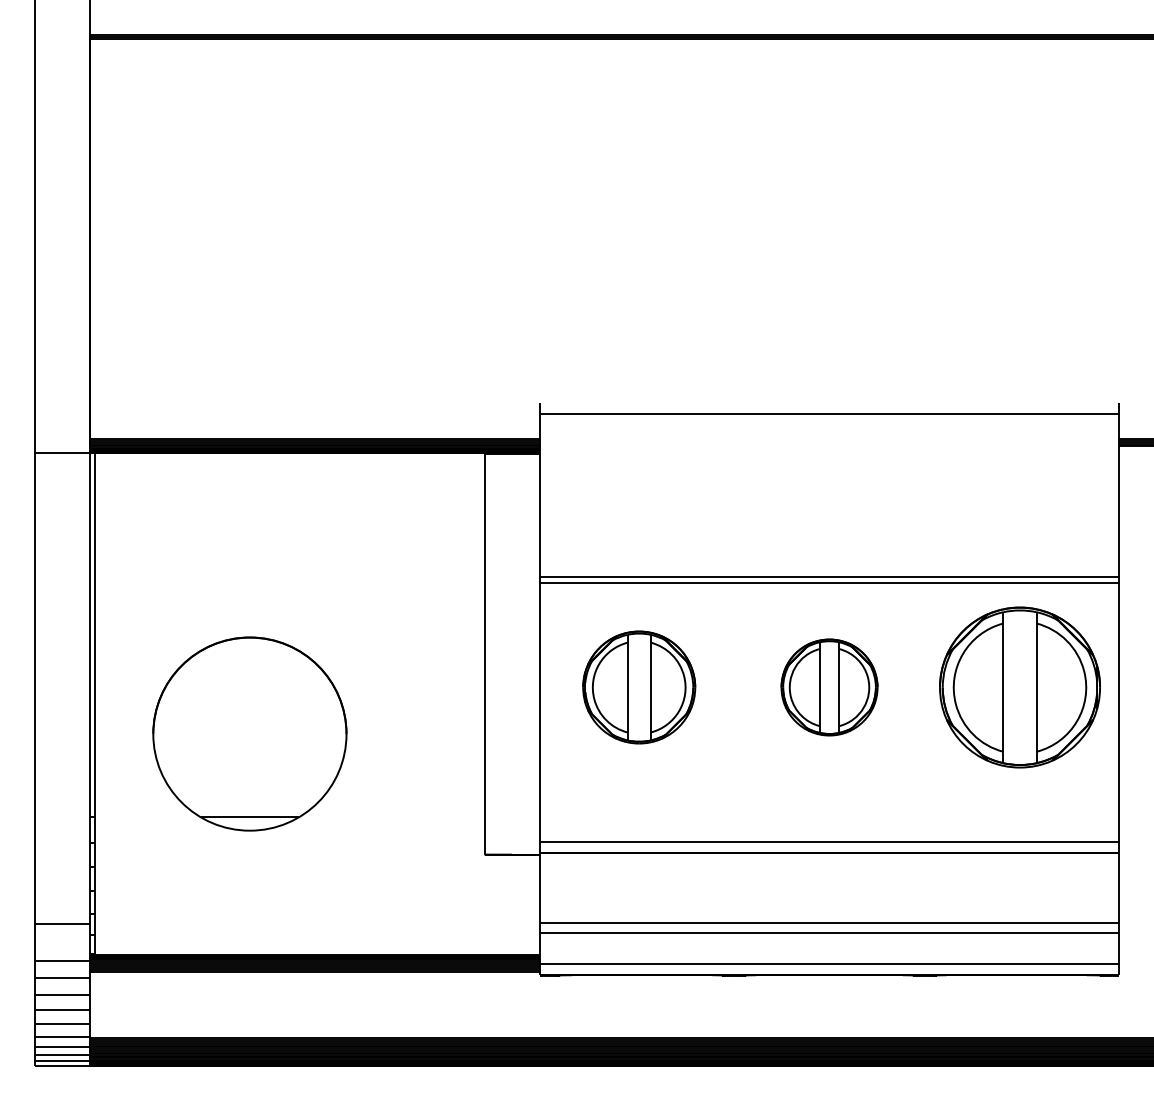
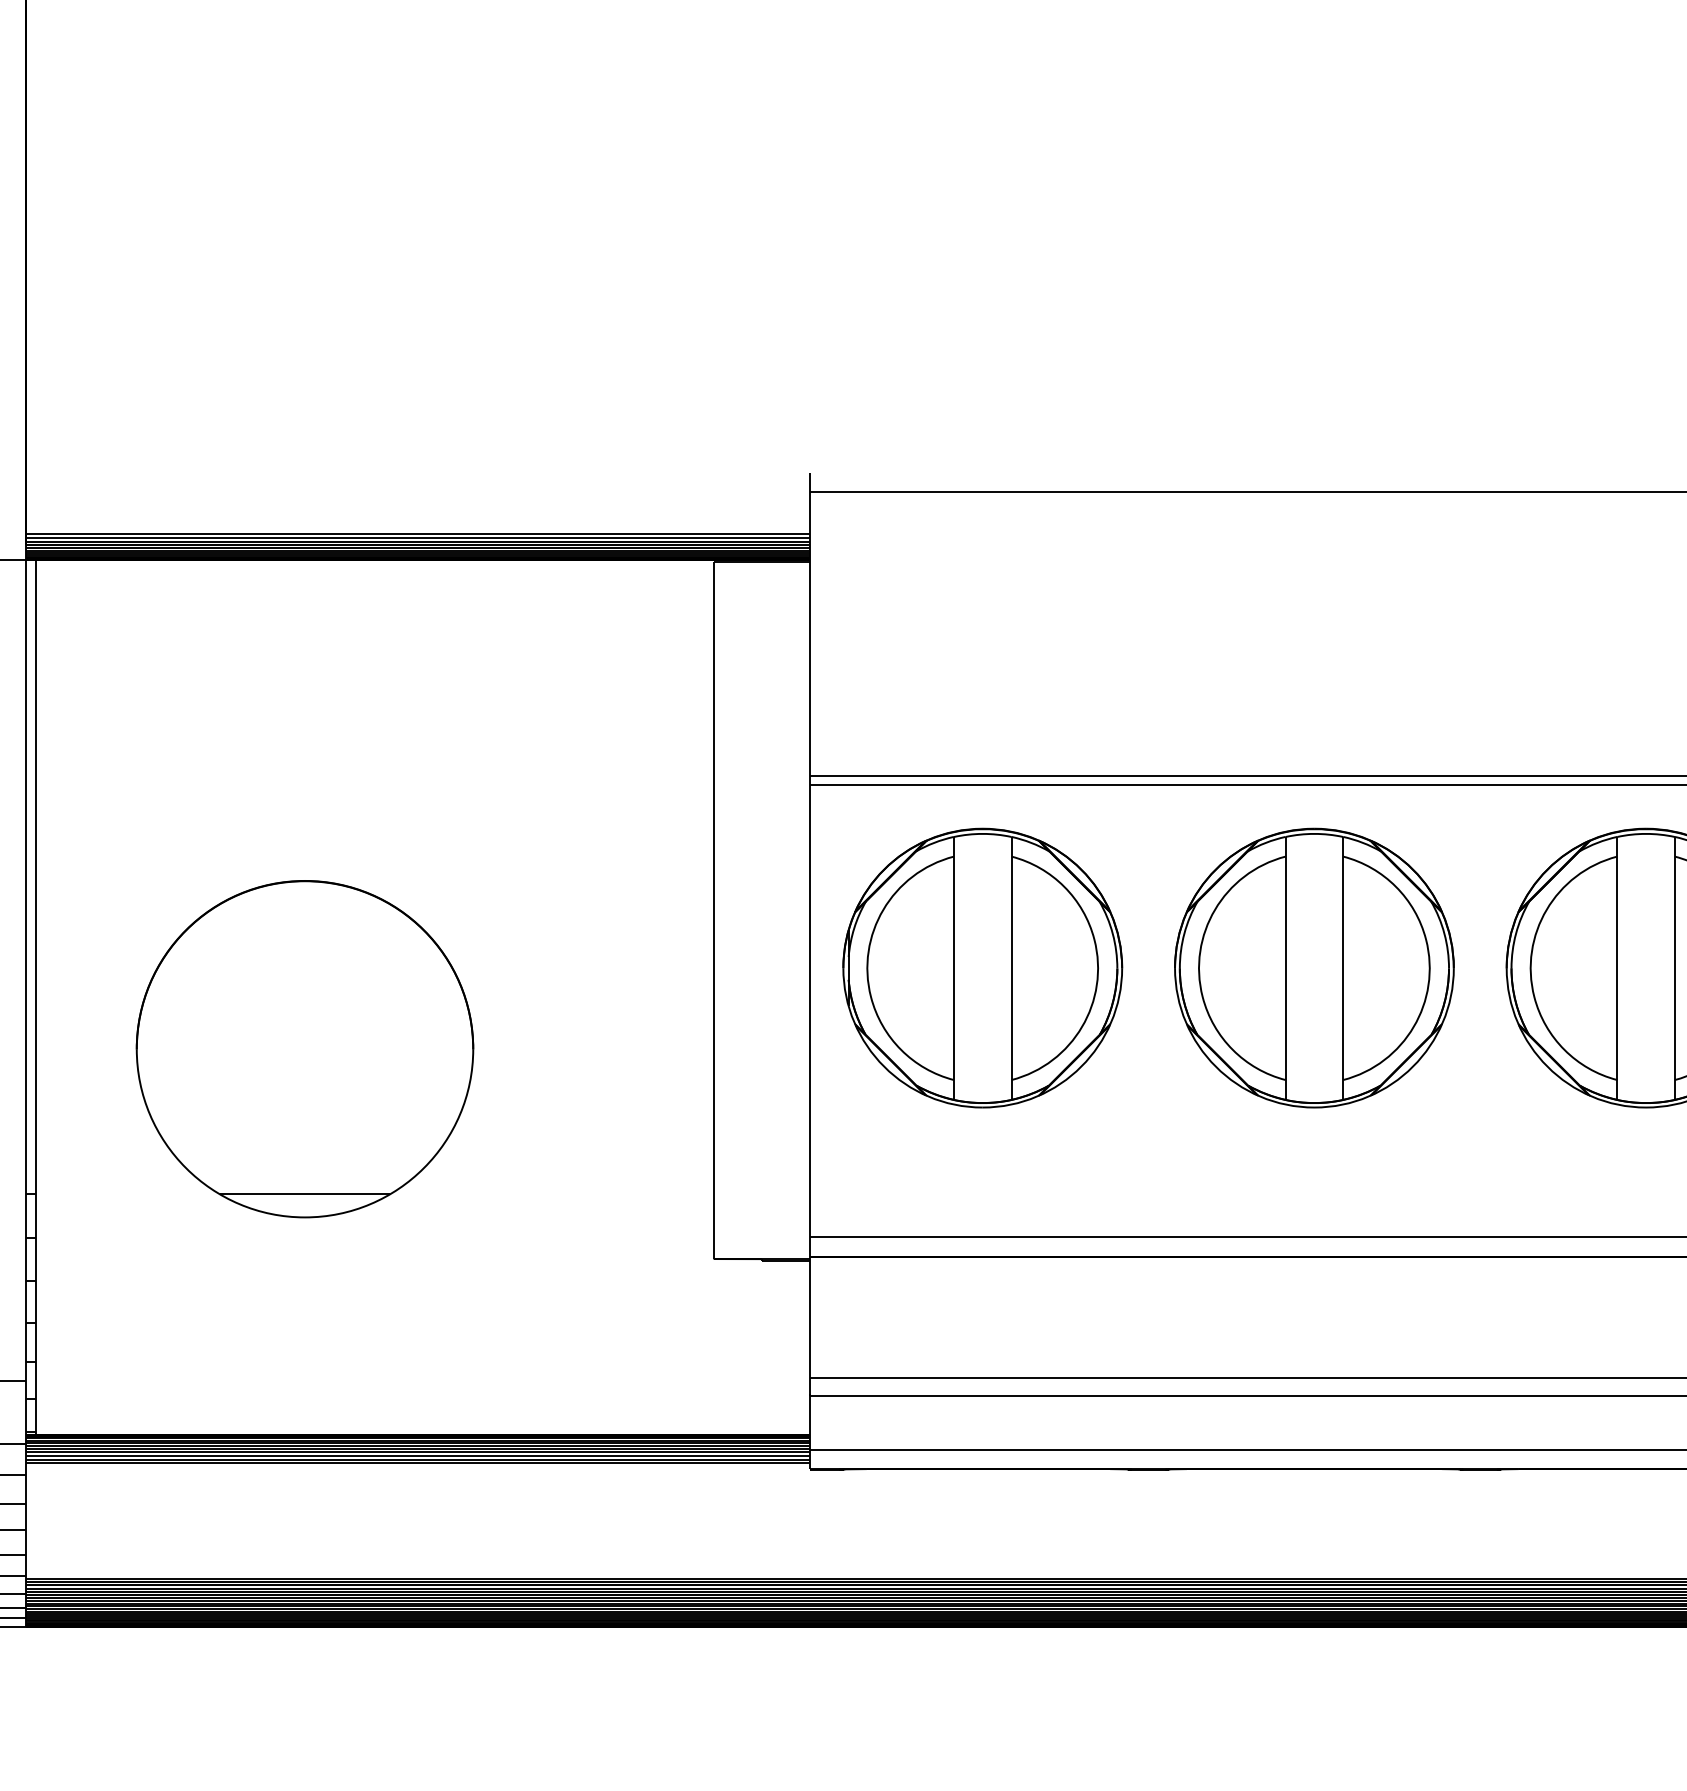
part: (639, 687) -> (983, 968), size x1.43
part: (829, 687) -> (1314, 968), size x1.67

